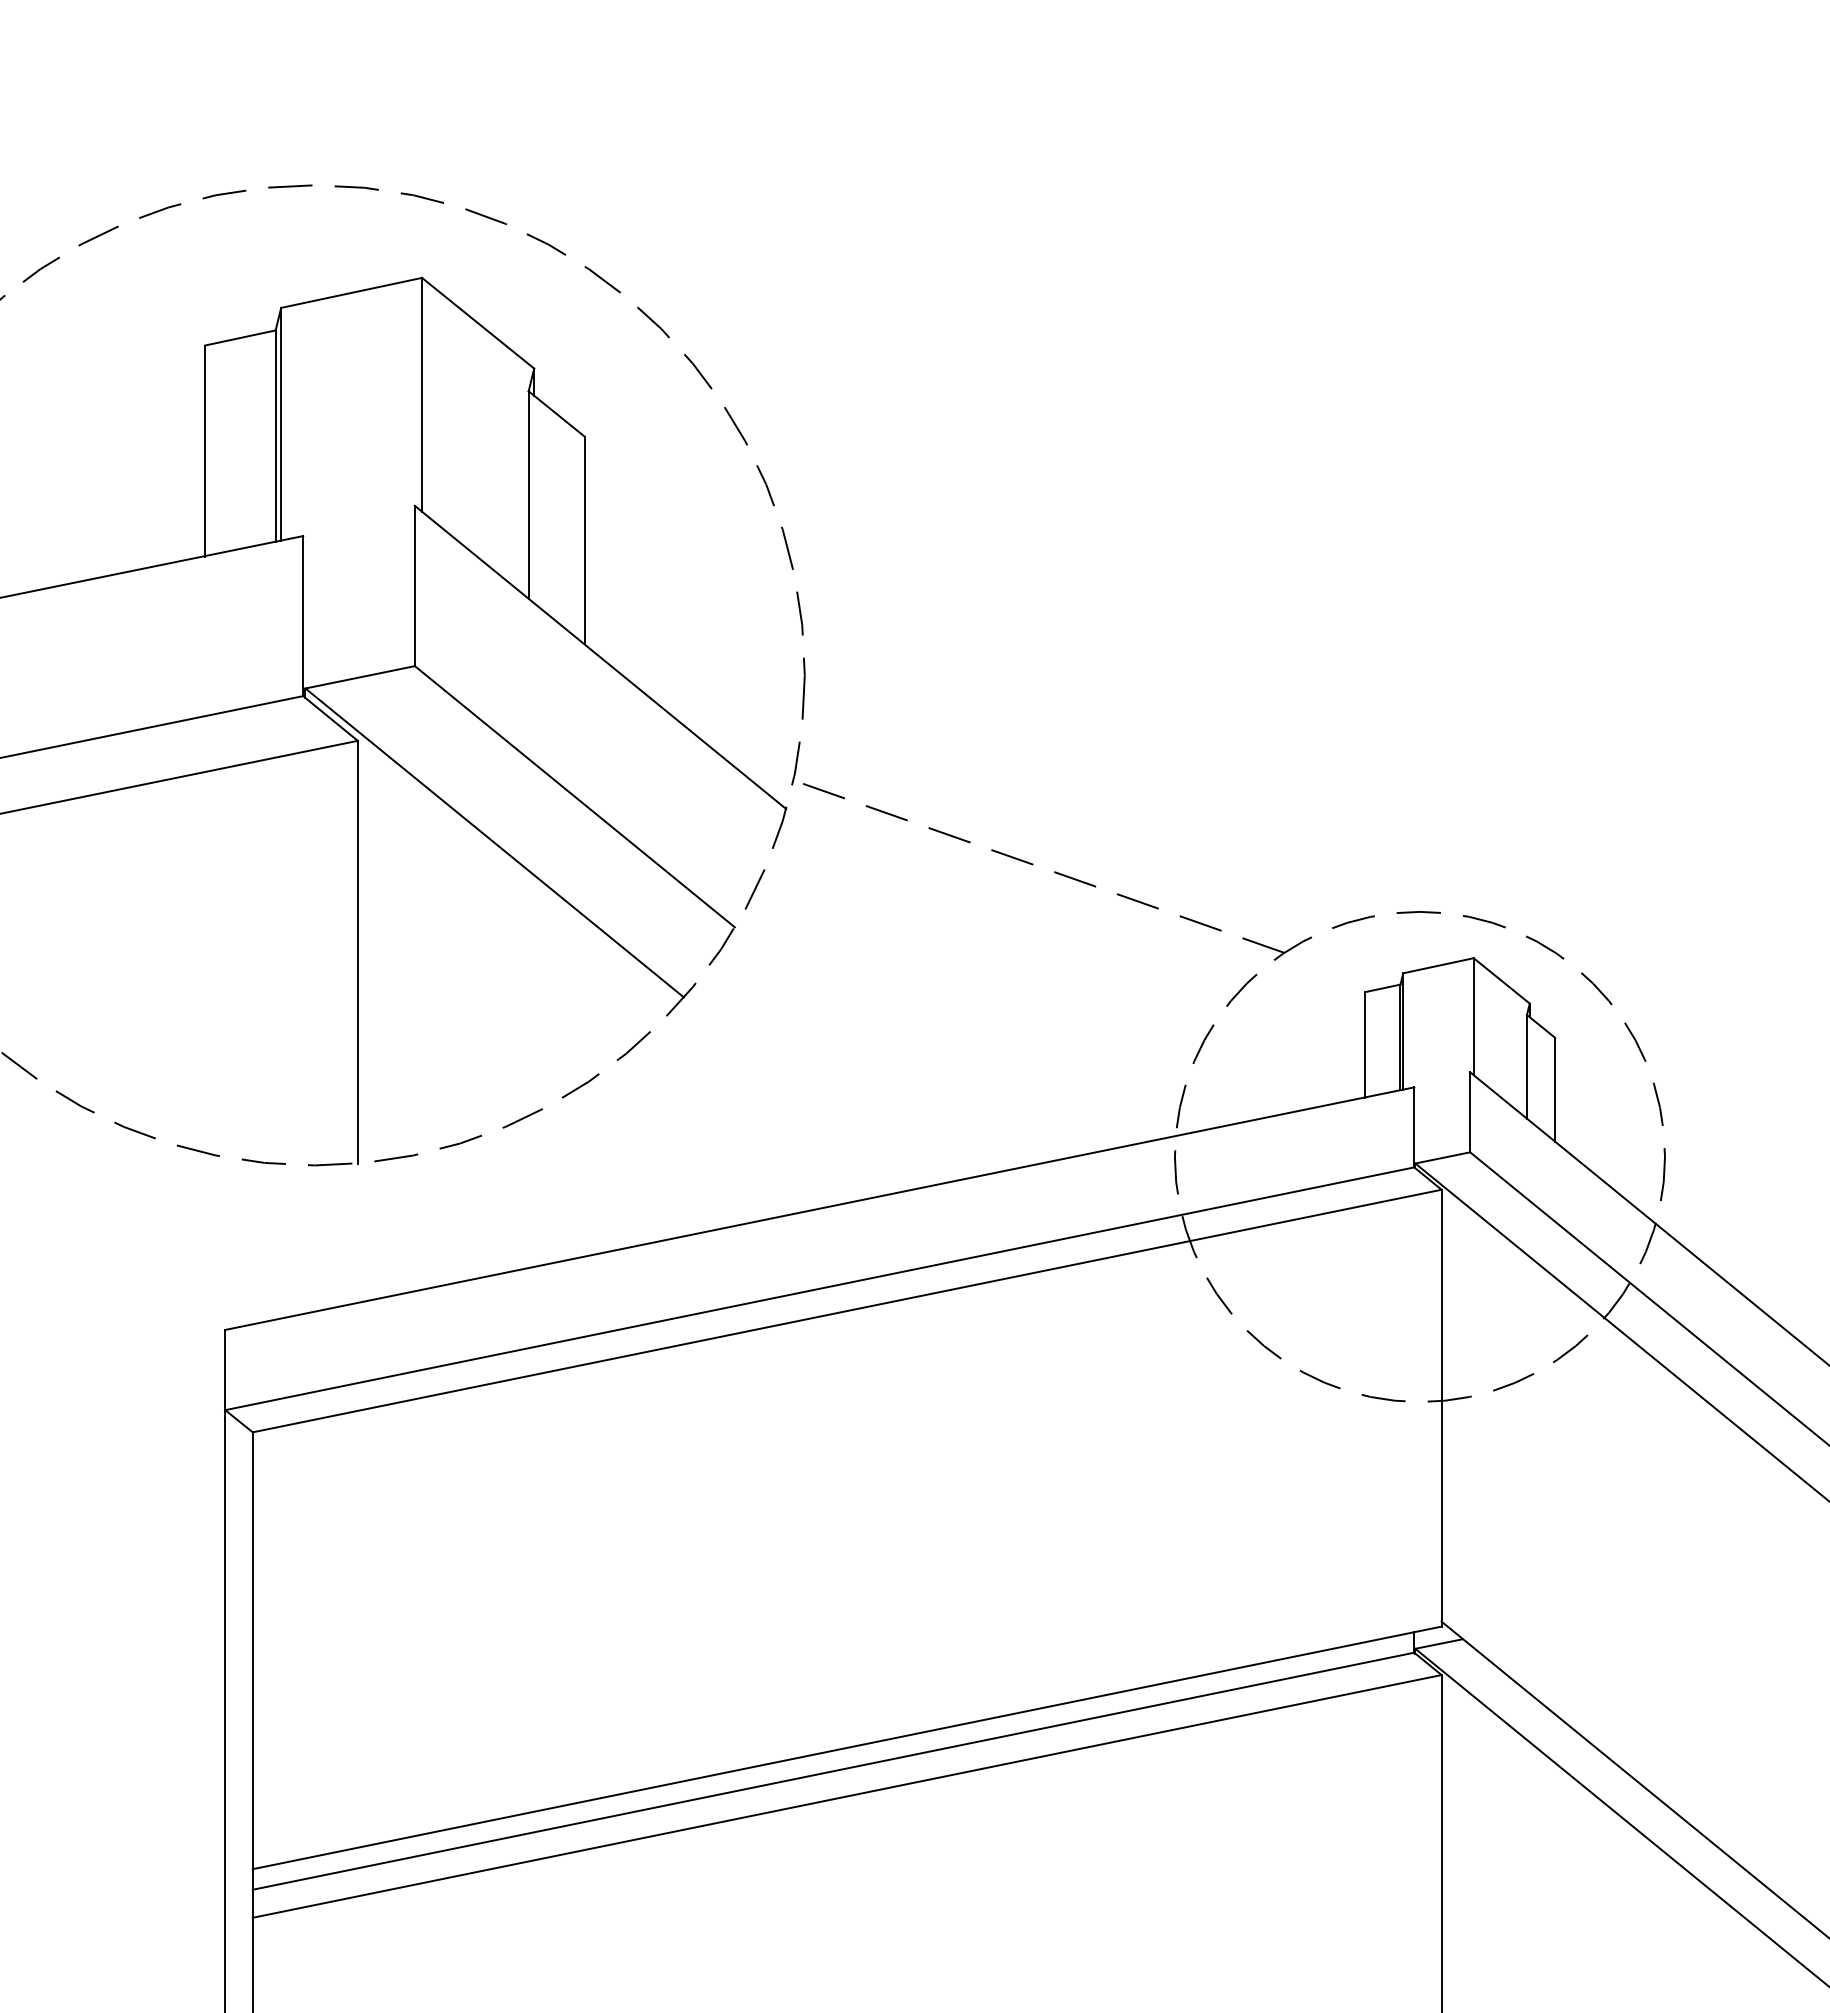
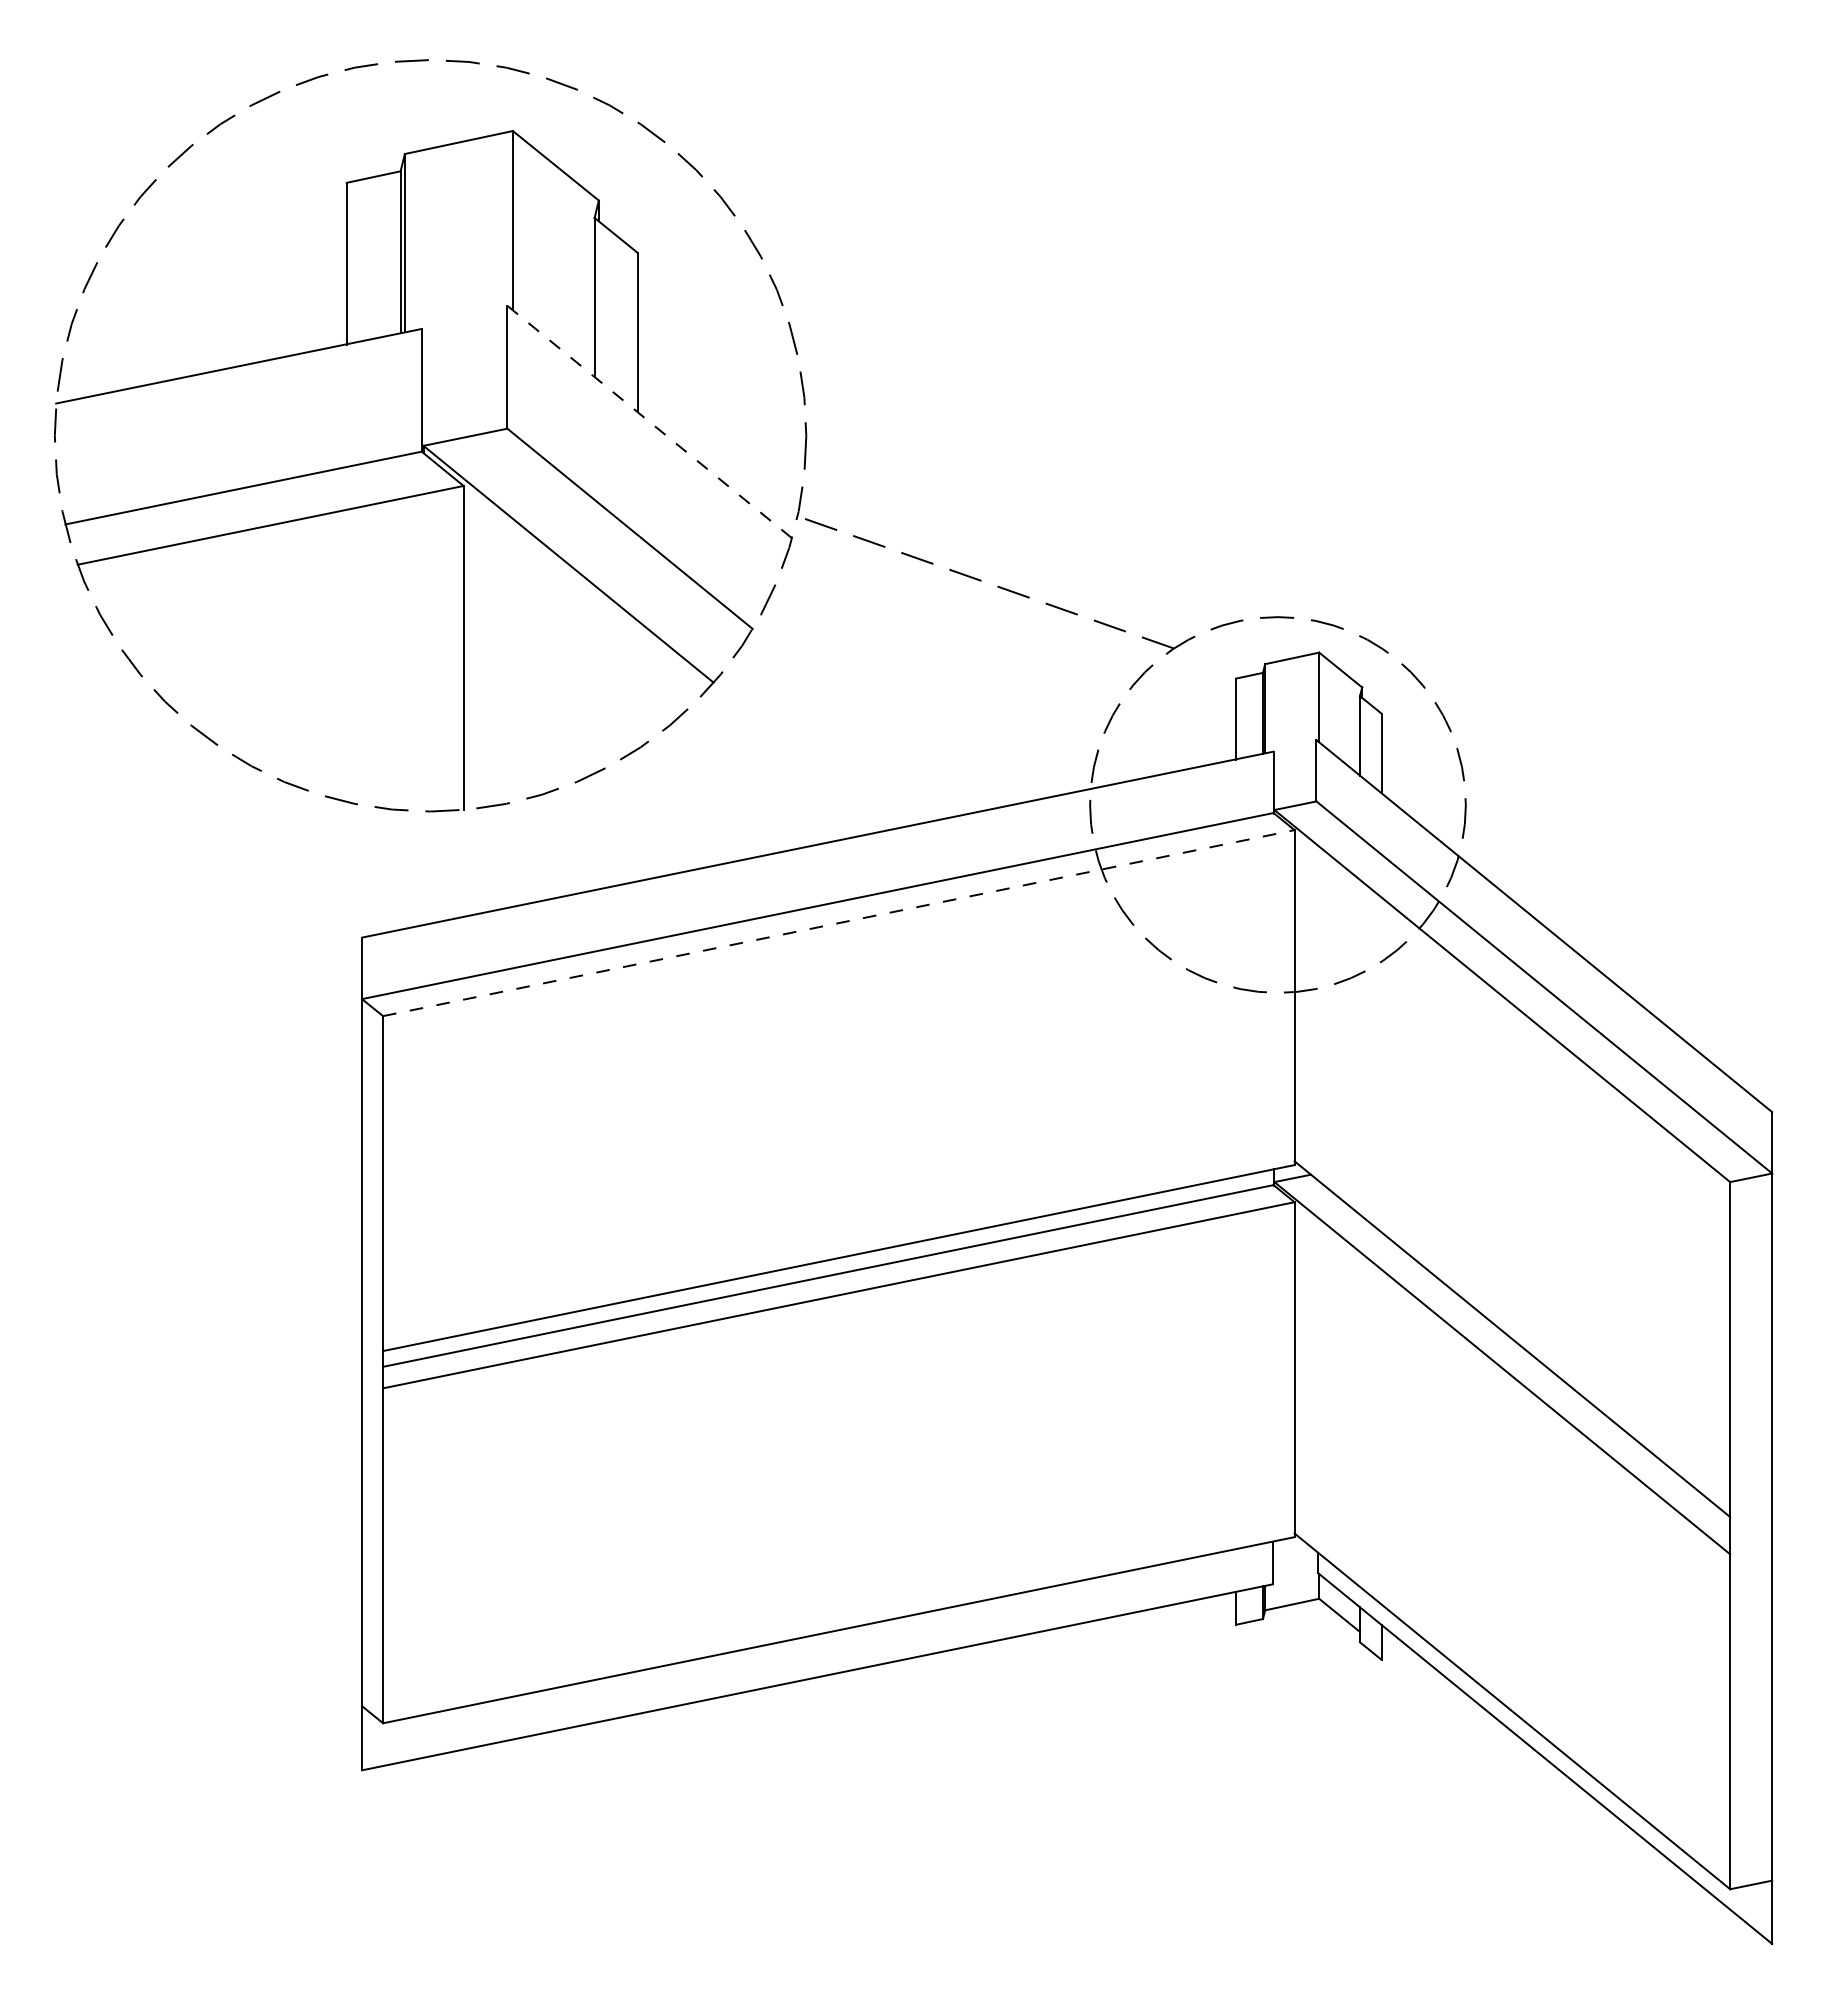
line: (600, 658) -> (649, 422), solid -> dashed
line: (848, 1311) -> (839, 923), solid -> dashed

